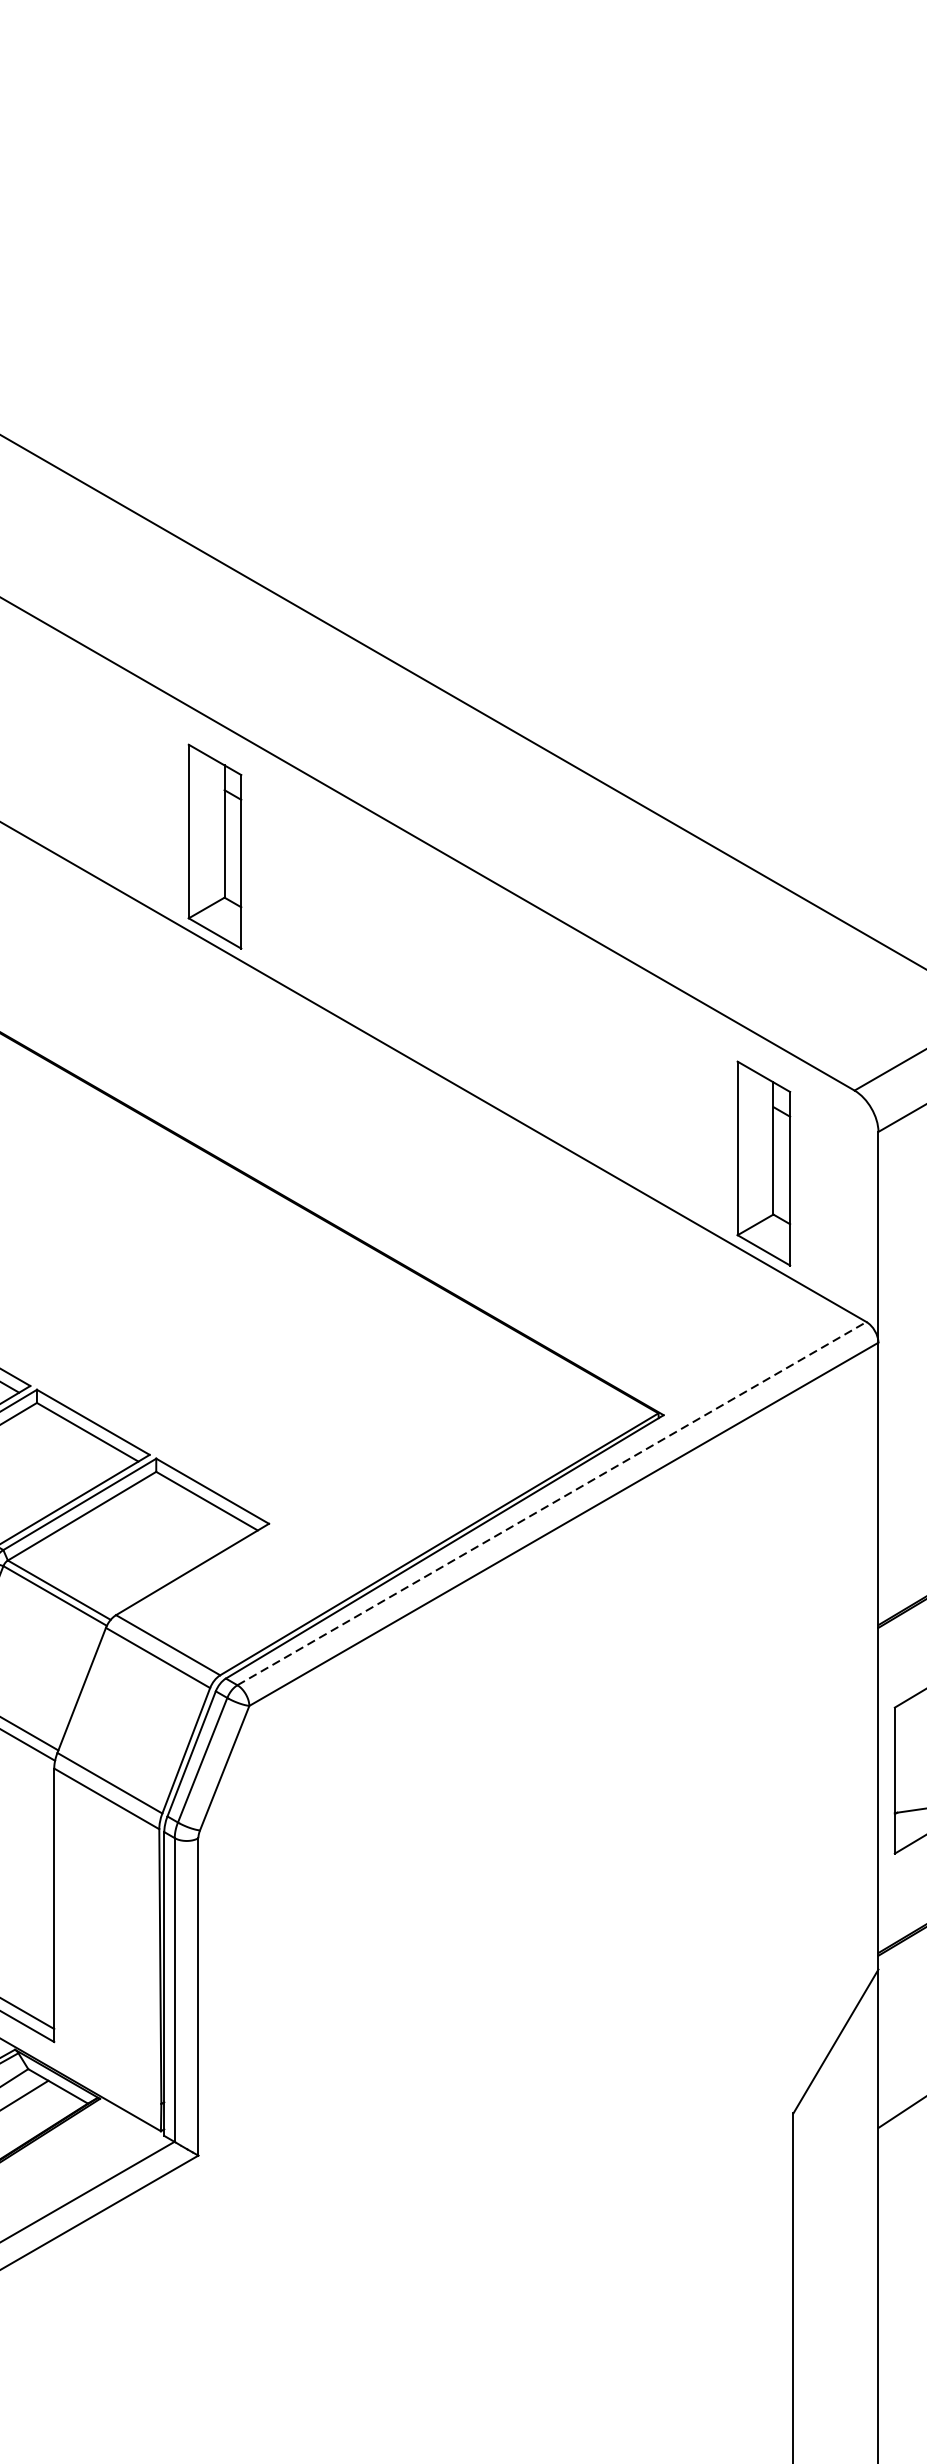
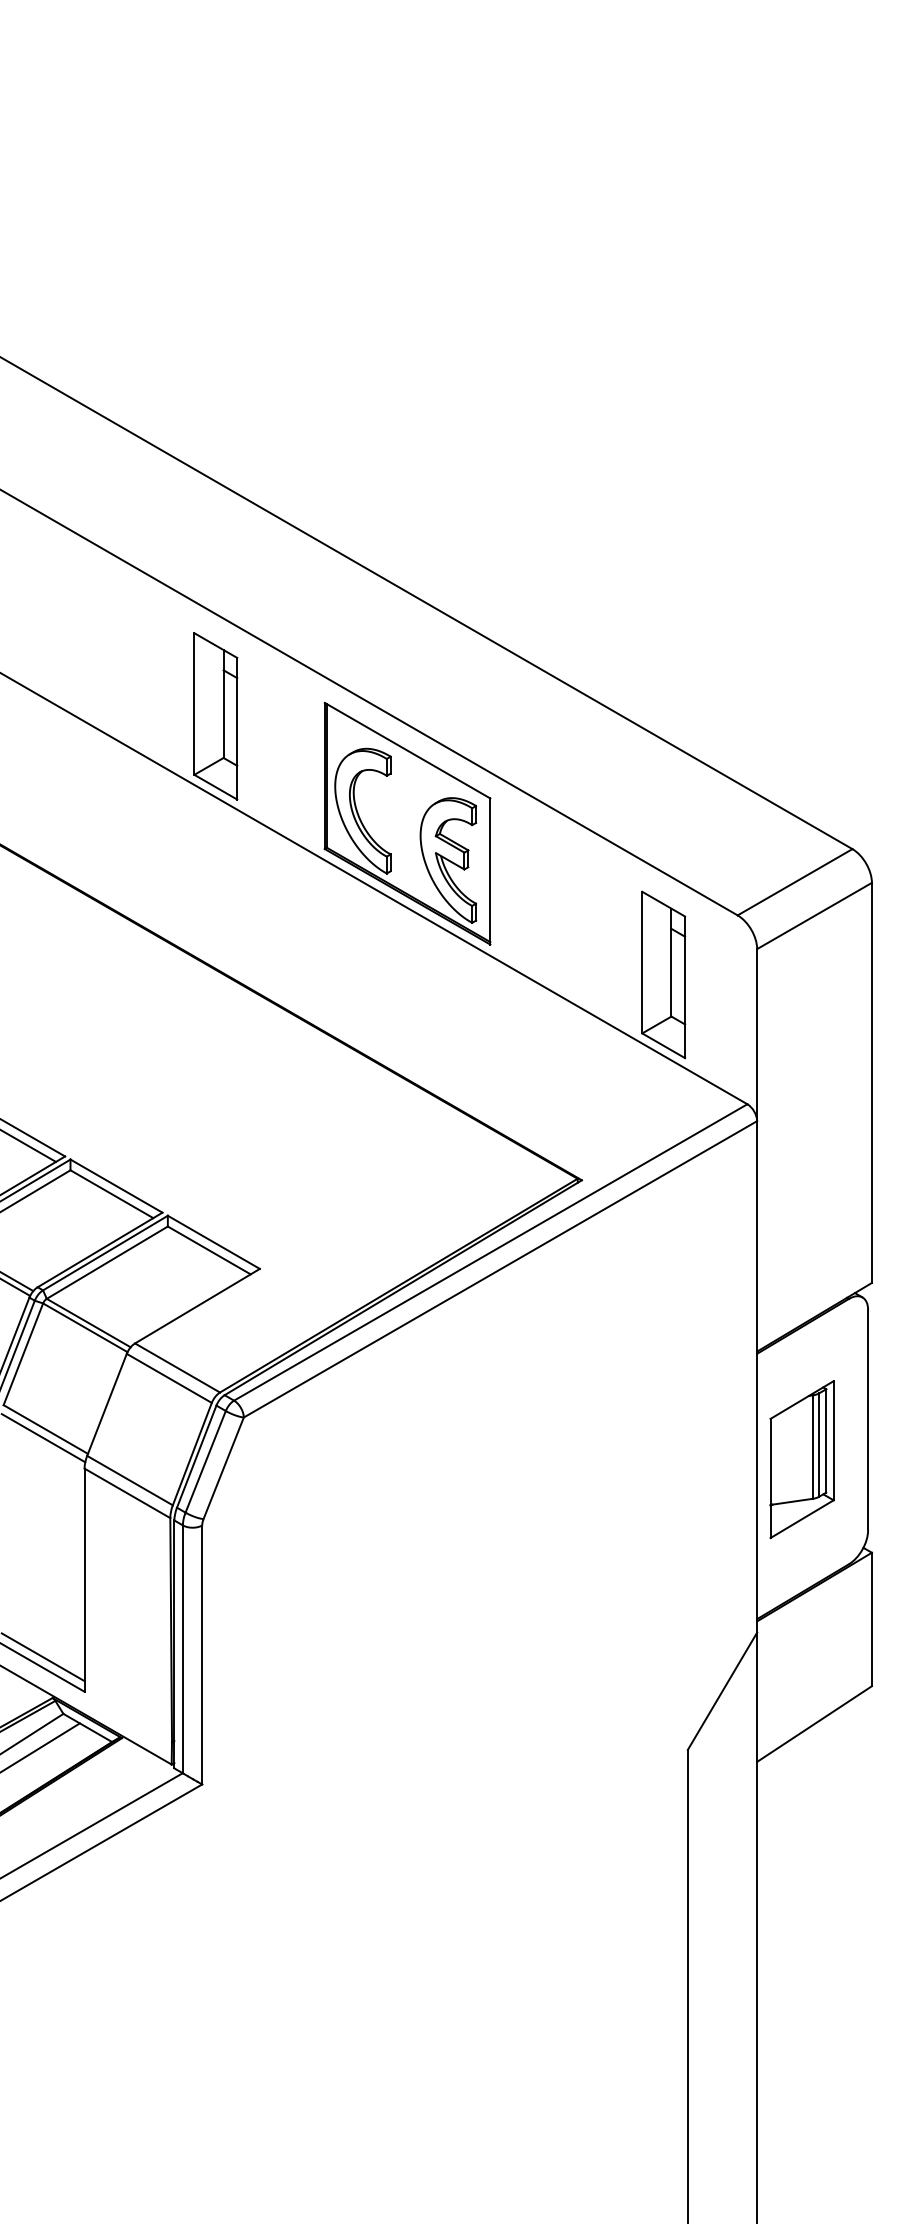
part: (449, 977) -> (407, 823), added
line: (552, 1503) -> (491, 1252), dashed -> solid

